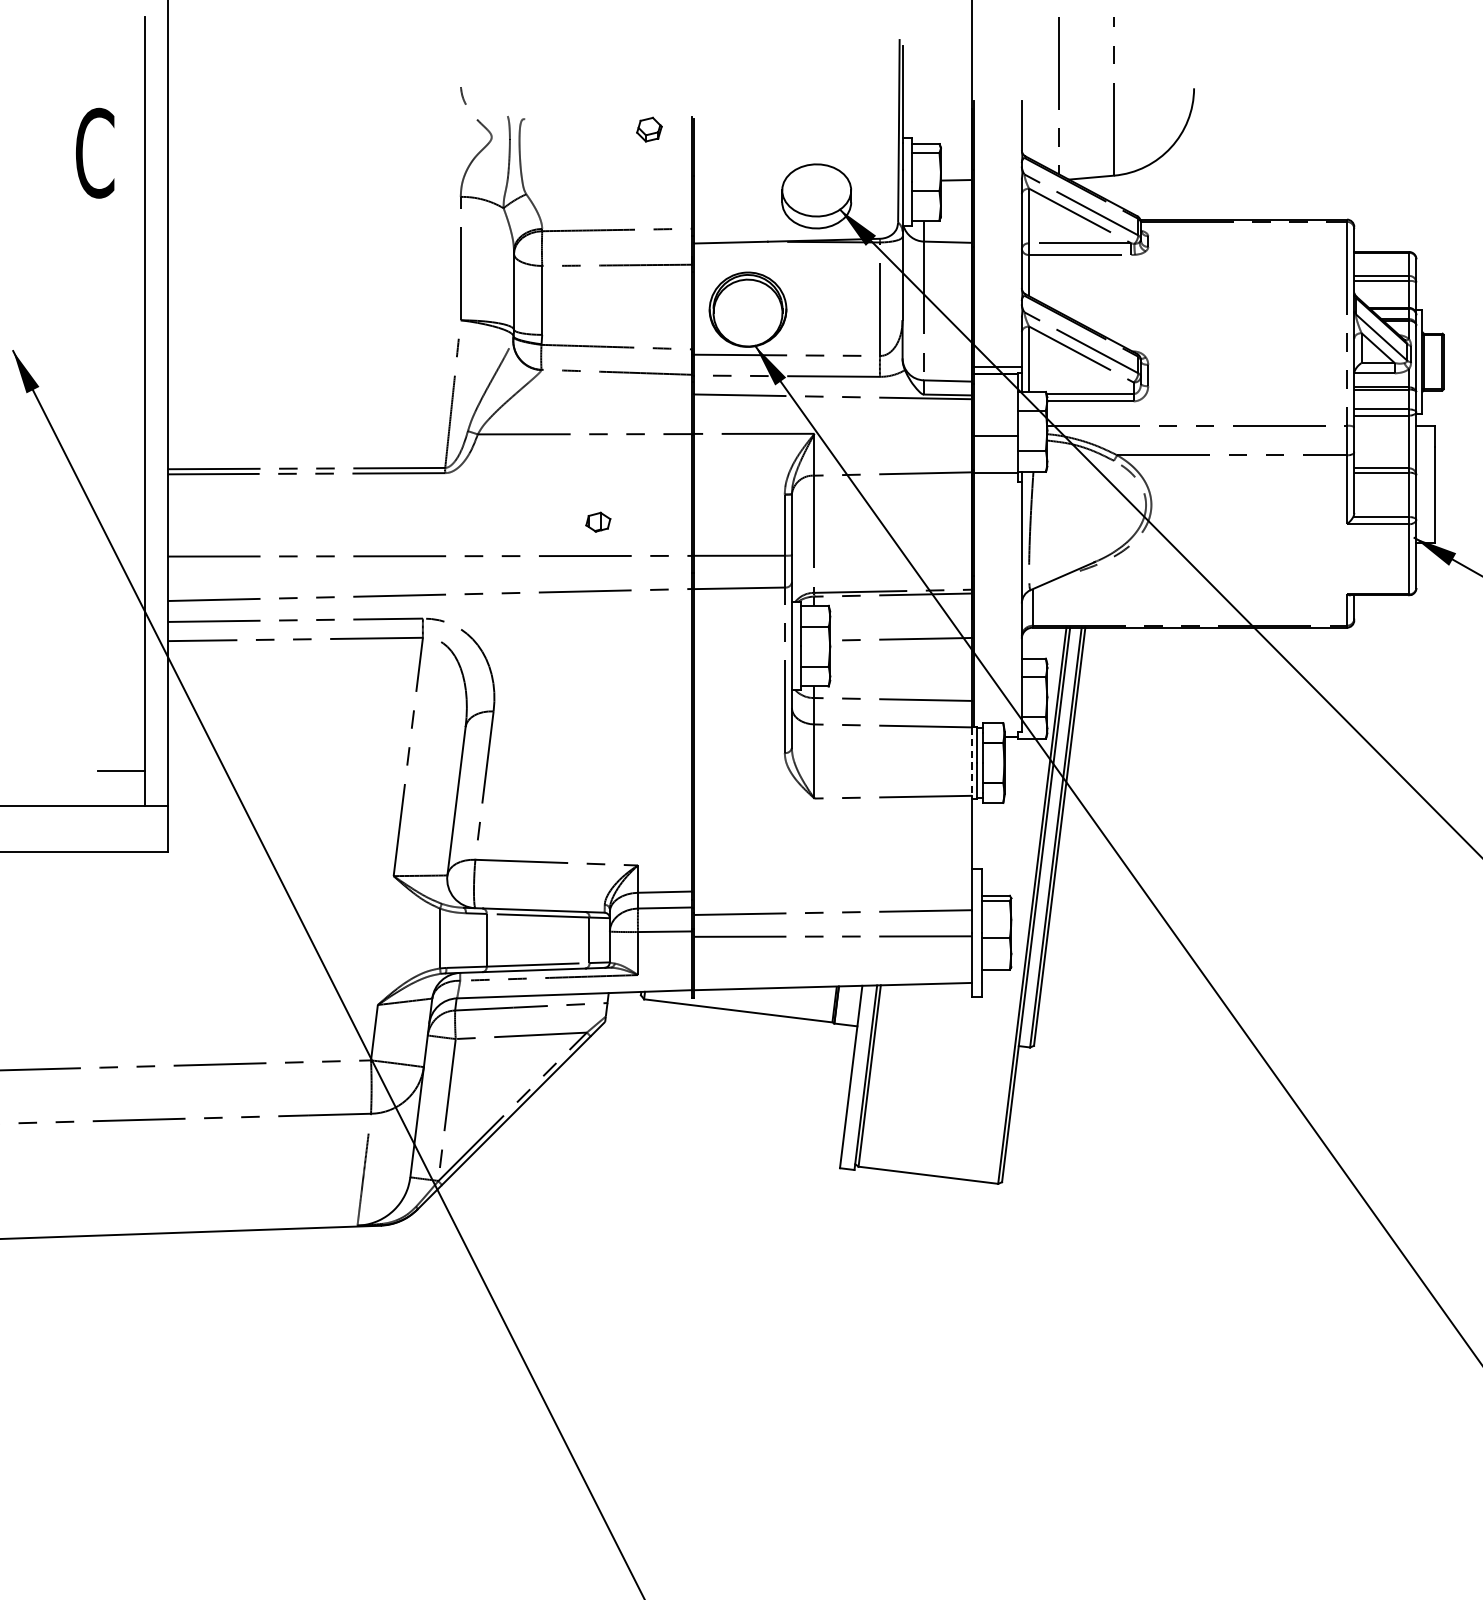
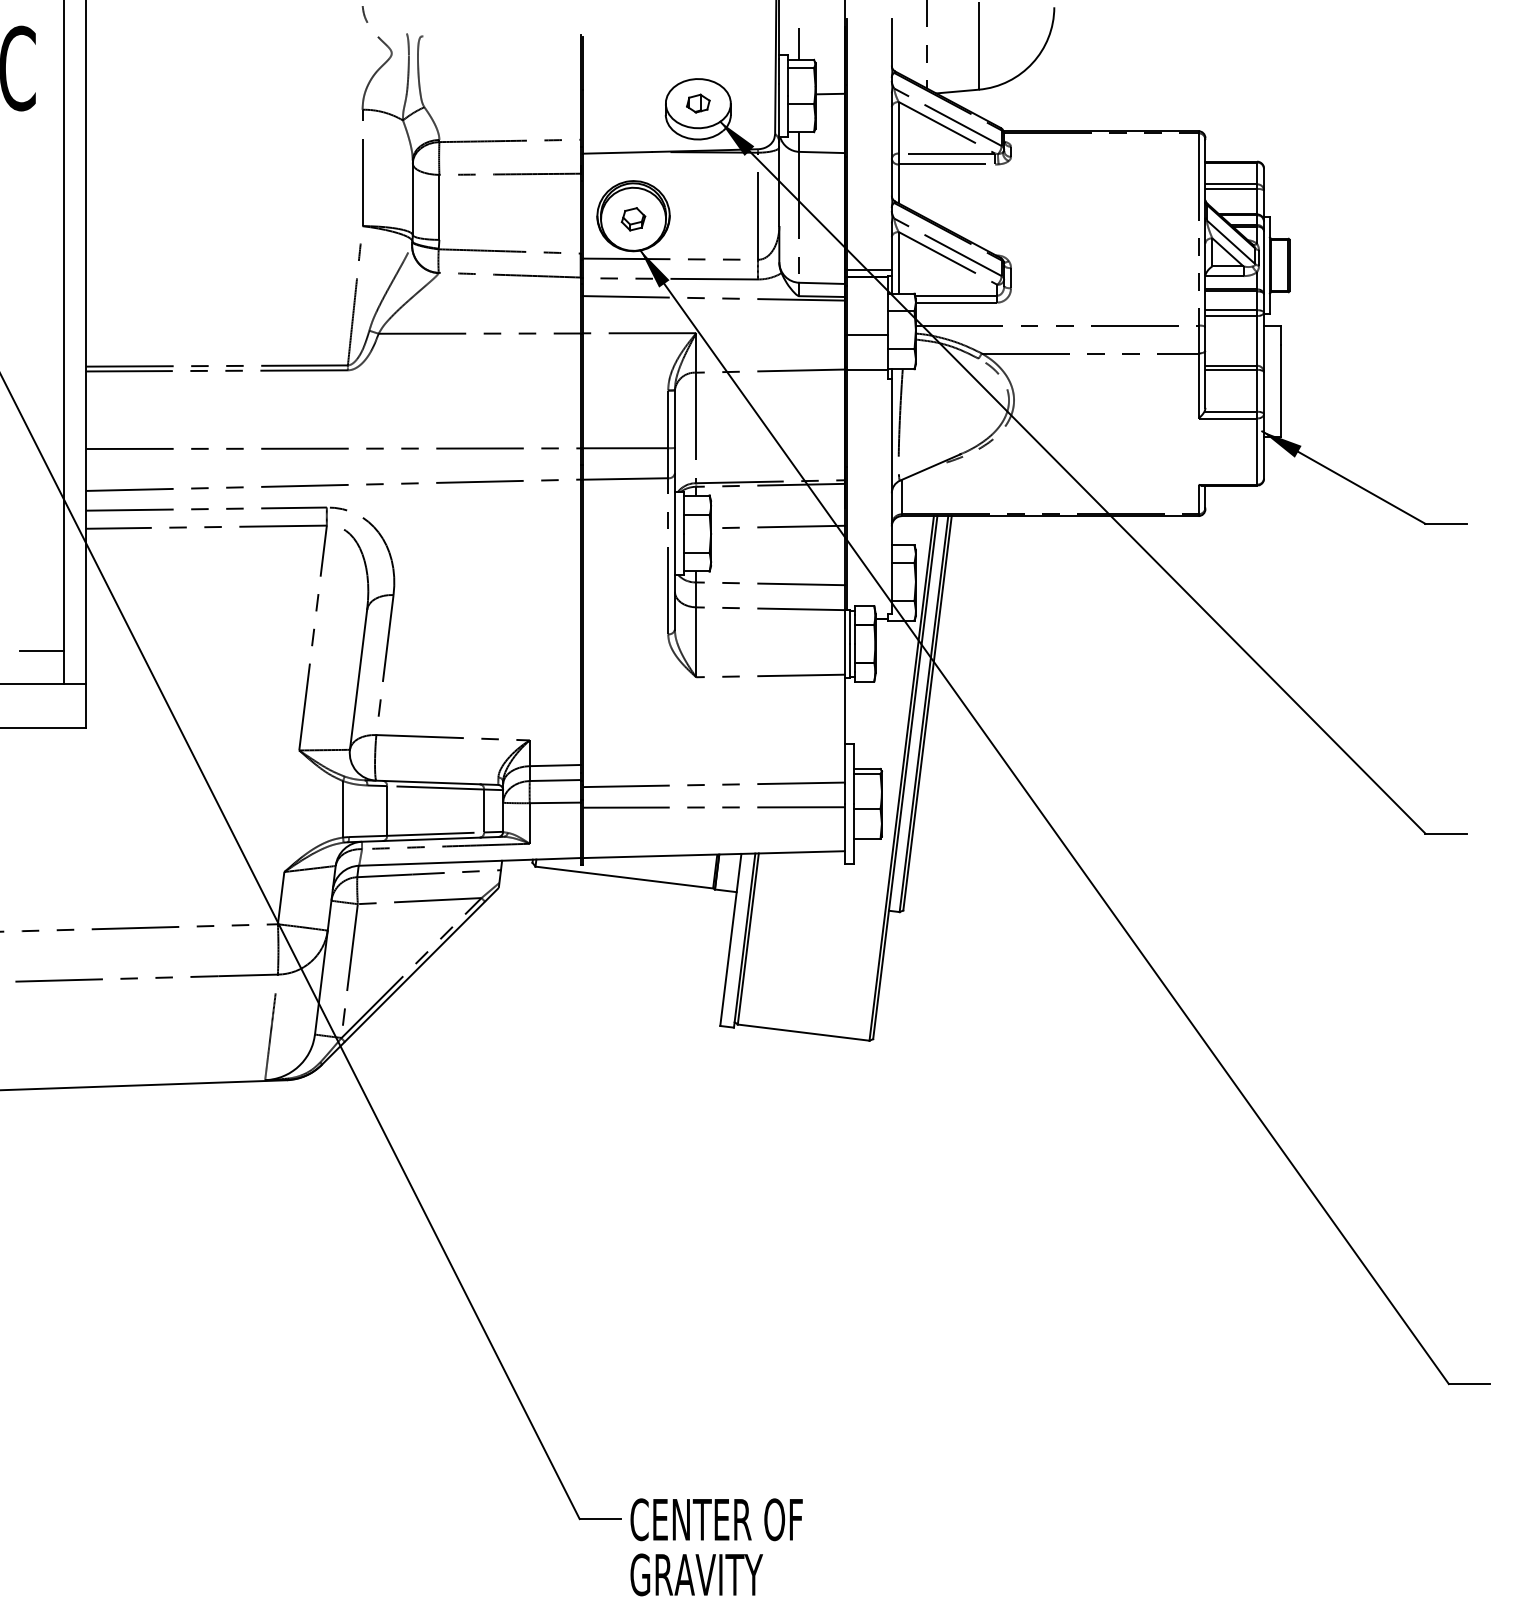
line: (923, 126) -> (799, 43), added
part: (649, 129) -> (633, 219), moved
part: (598, 522) -> (698, 103), moved
line: (971, 761) -> (844, 642), dashed -> solid

